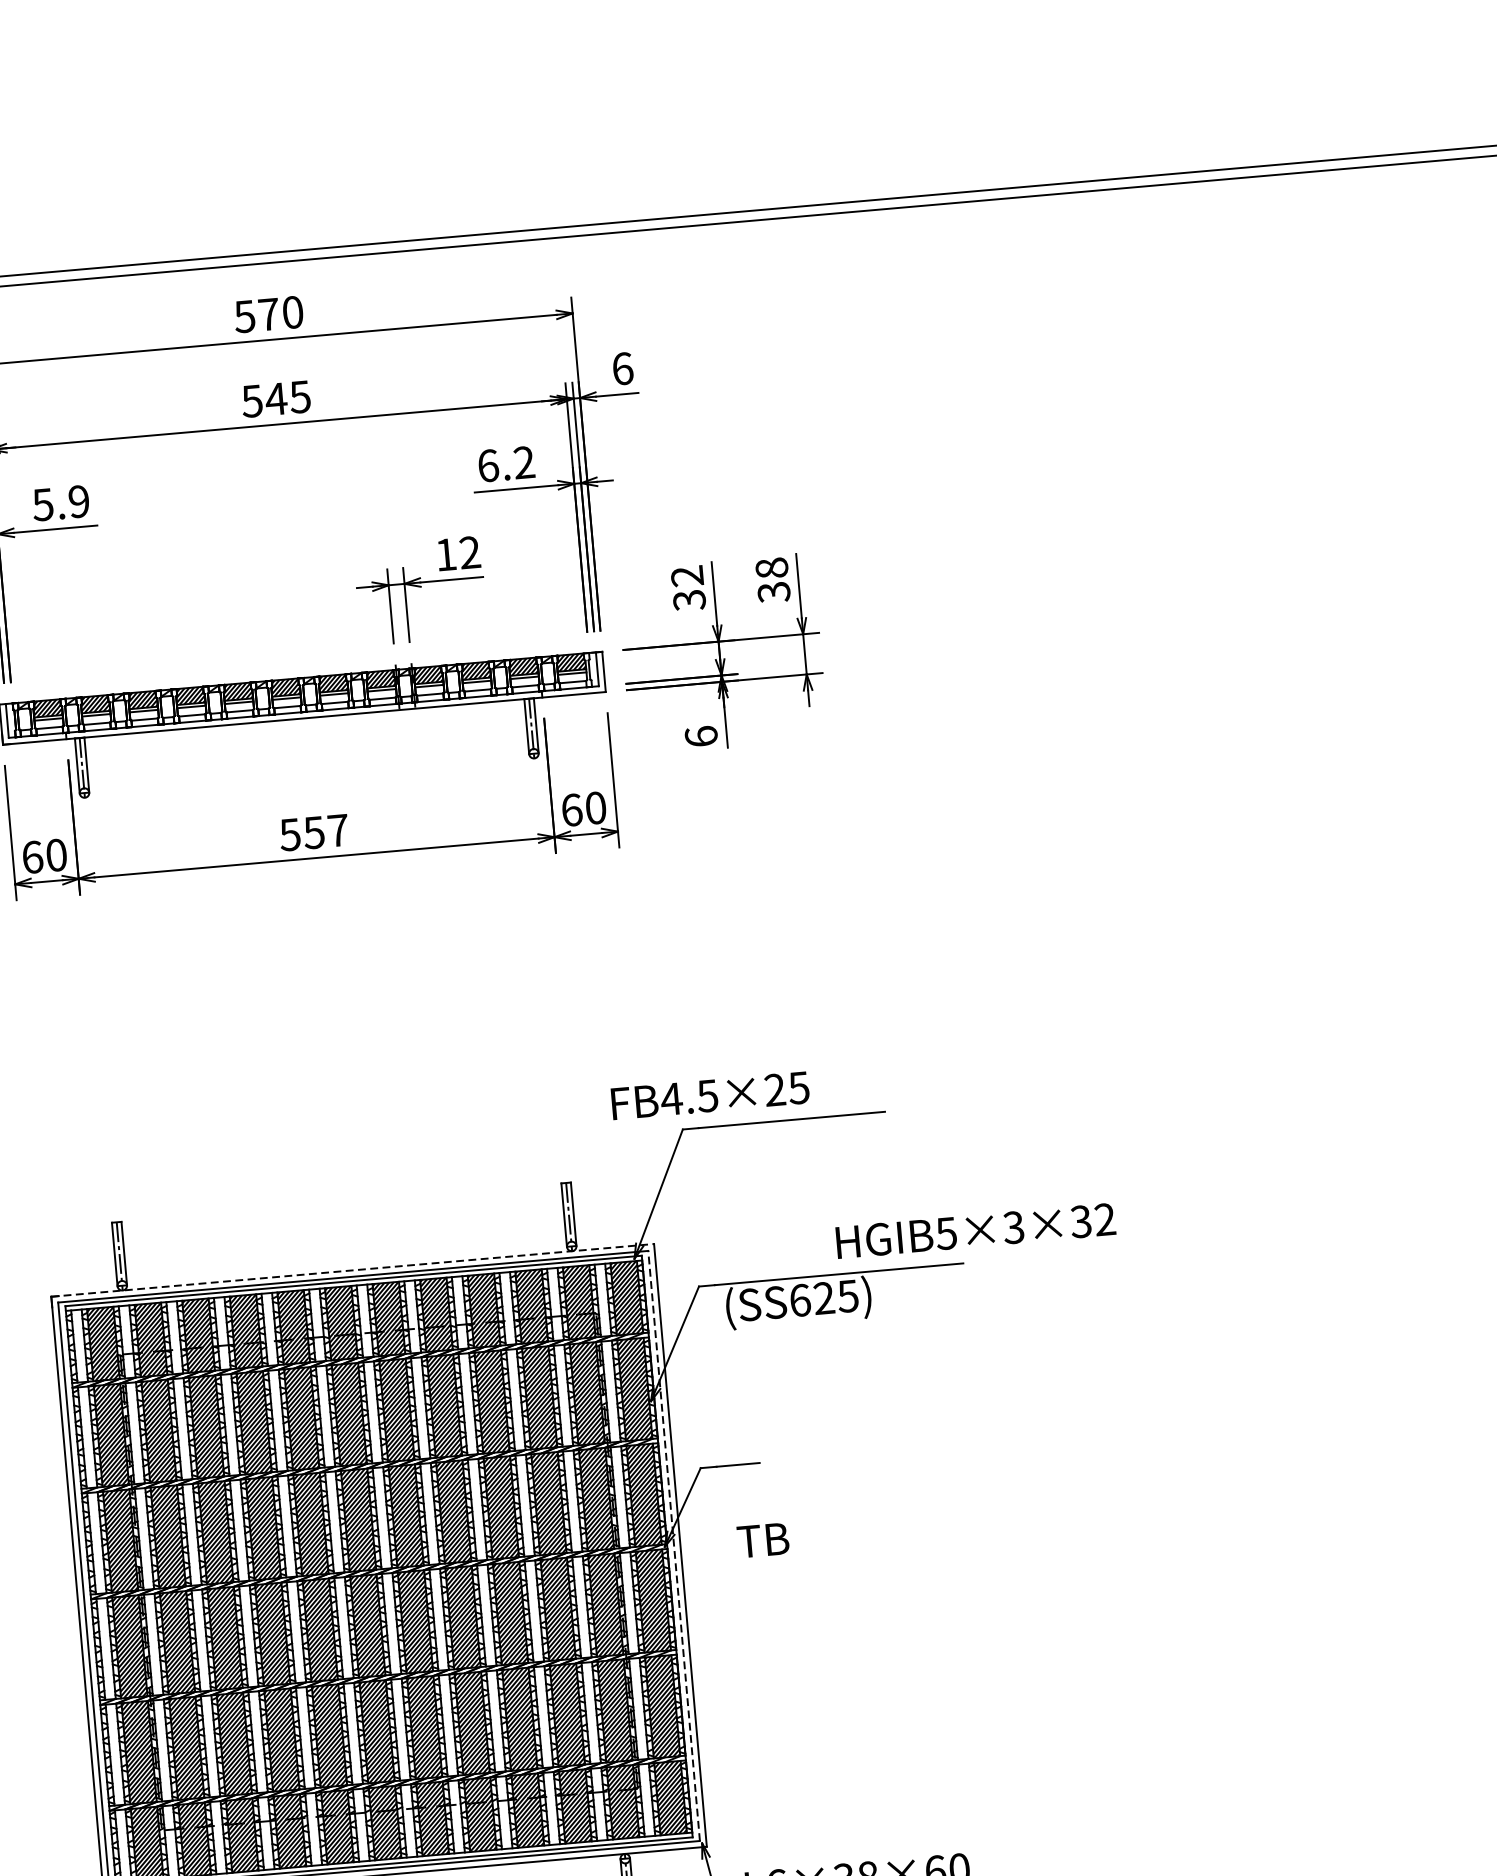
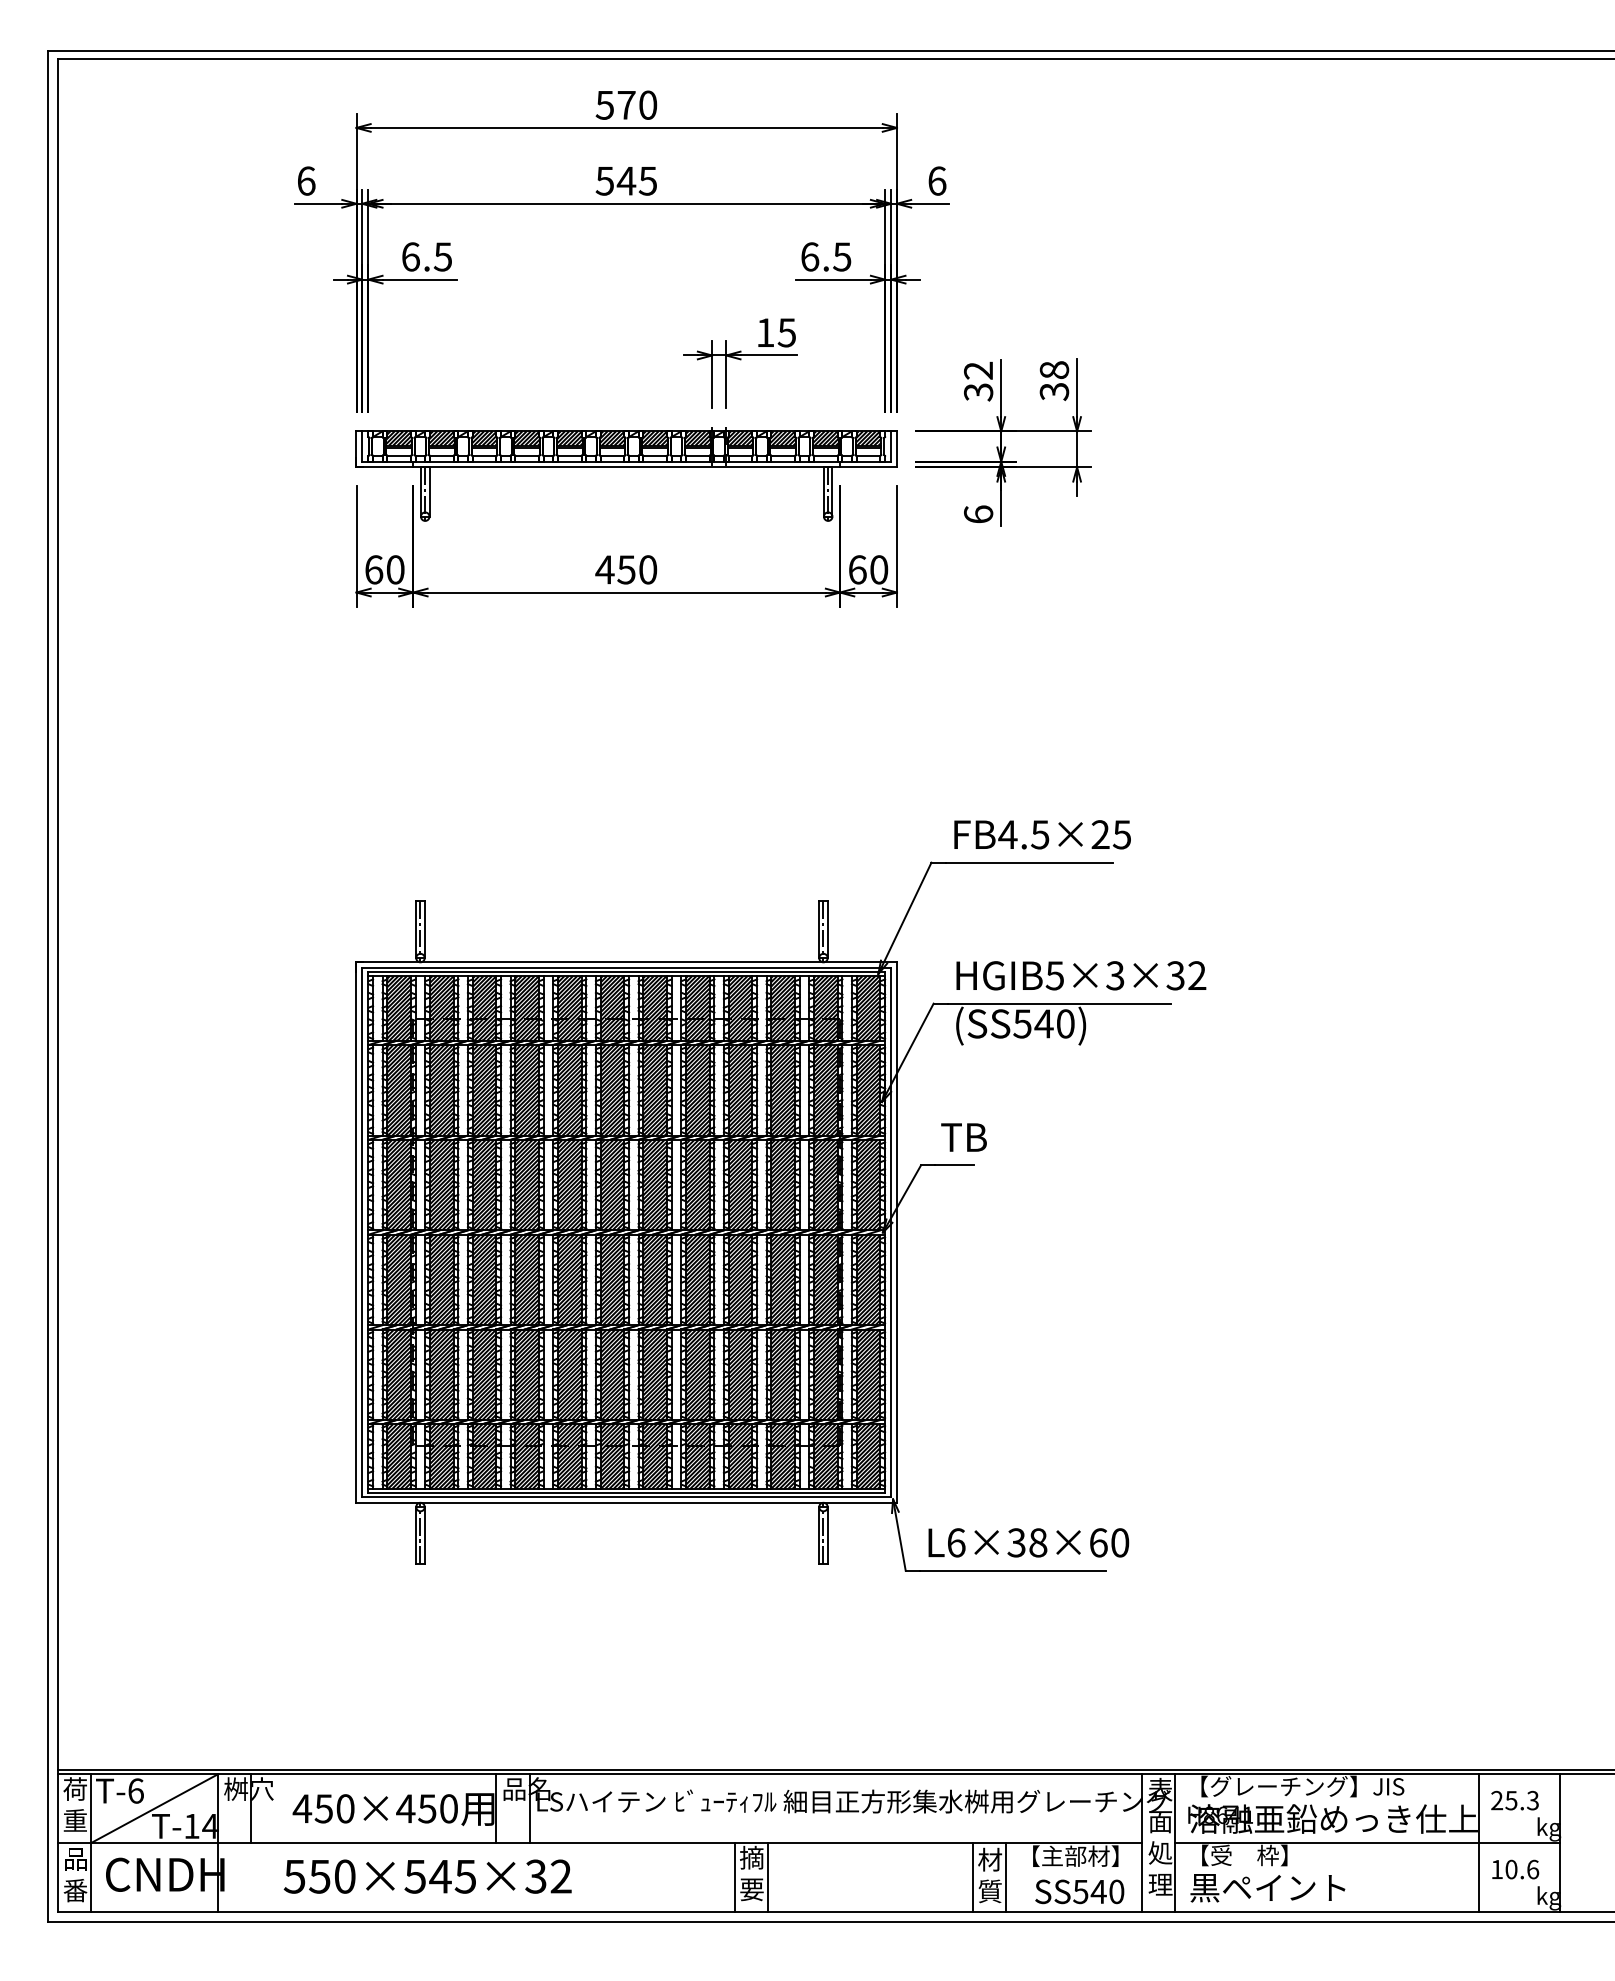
text: (524, 462) -> (842, 256), 6.2 -> 6.5
text: (60, 502) -> (426, 256), 5.9 -> 6.5
text: (469, 552) -> (786, 332), 12 -> 15
text: (314, 832) -> (626, 569), 557 -> 450
text: (710, 1095) -> (1042, 834), moved
text: (976, 1230) -> (1081, 975), moved
line: (353, 1270) -> (627, 962), dashed -> solid
text: (823, 1297) -> (1043, 1023), (SS625) -> (SS540)
text: (762, 1540) -> (963, 1137), moved
line: (674, 1545) -> (891, 1232), dashed -> solid

